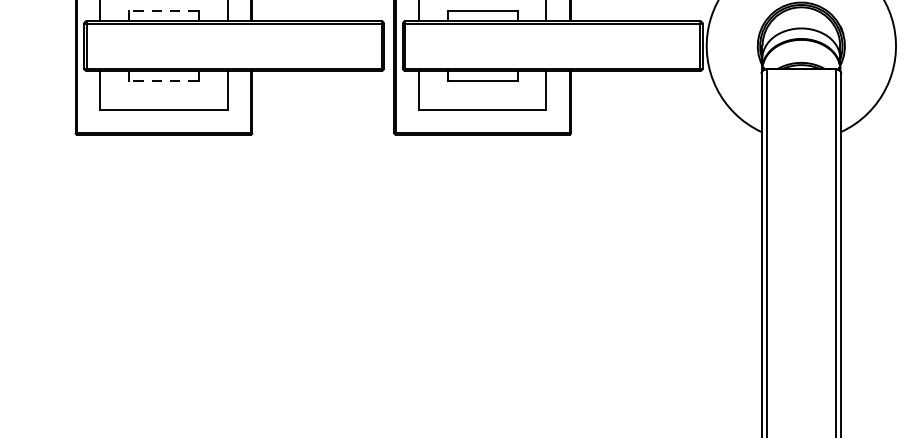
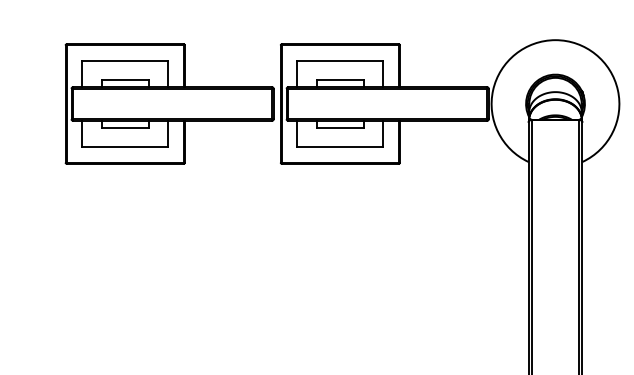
line: (164, 11) -> (125, 80), dashed -> solid
line: (164, 80) -> (125, 127), dashed -> solid

